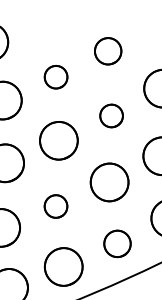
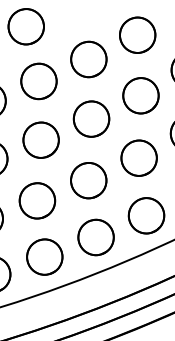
circle: (107, 50) -> (137, 34), size x1.43
part: (55, 77) -> (88, 59), size x1.67
circle: (111, 115) -> (140, 95), size x1.67
circle: (55, 206) -> (88, 180), size x1.67
part: (117, 243) -> (146, 215), size x1.43

